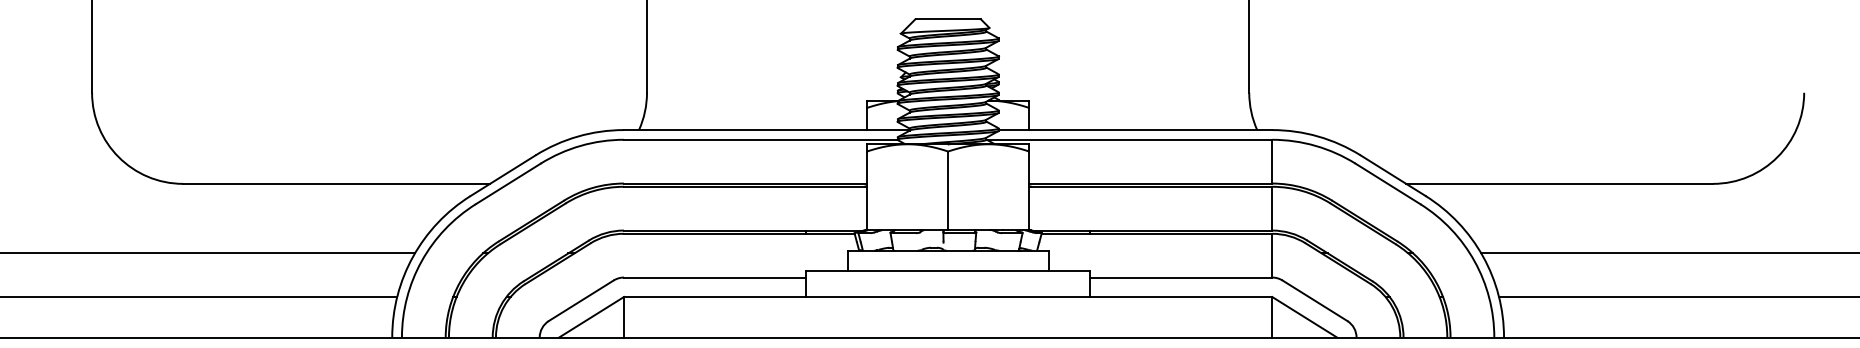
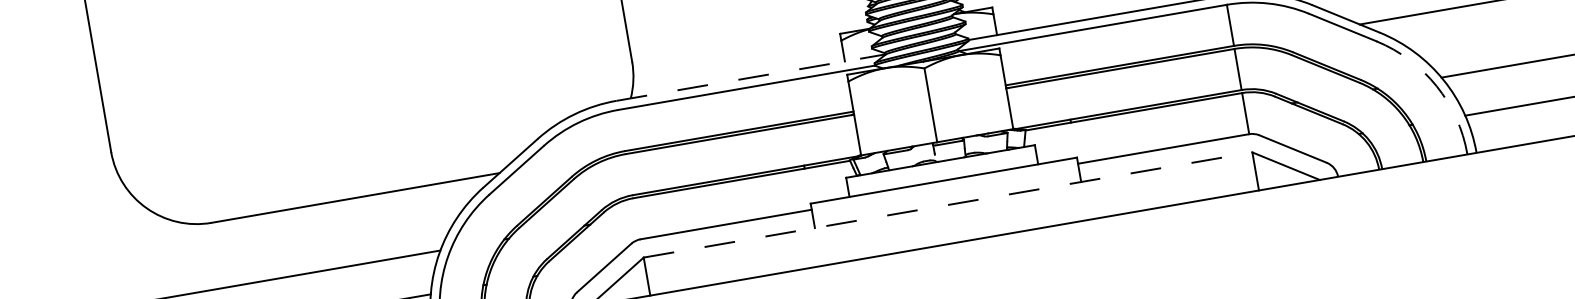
line: (766, 130) -> (750, 78), solid -> dashed
arc: (1474, 261) -> (1436, 86), solid -> dashed
line: (948, 297) -> (948, 205), solid -> dashed

